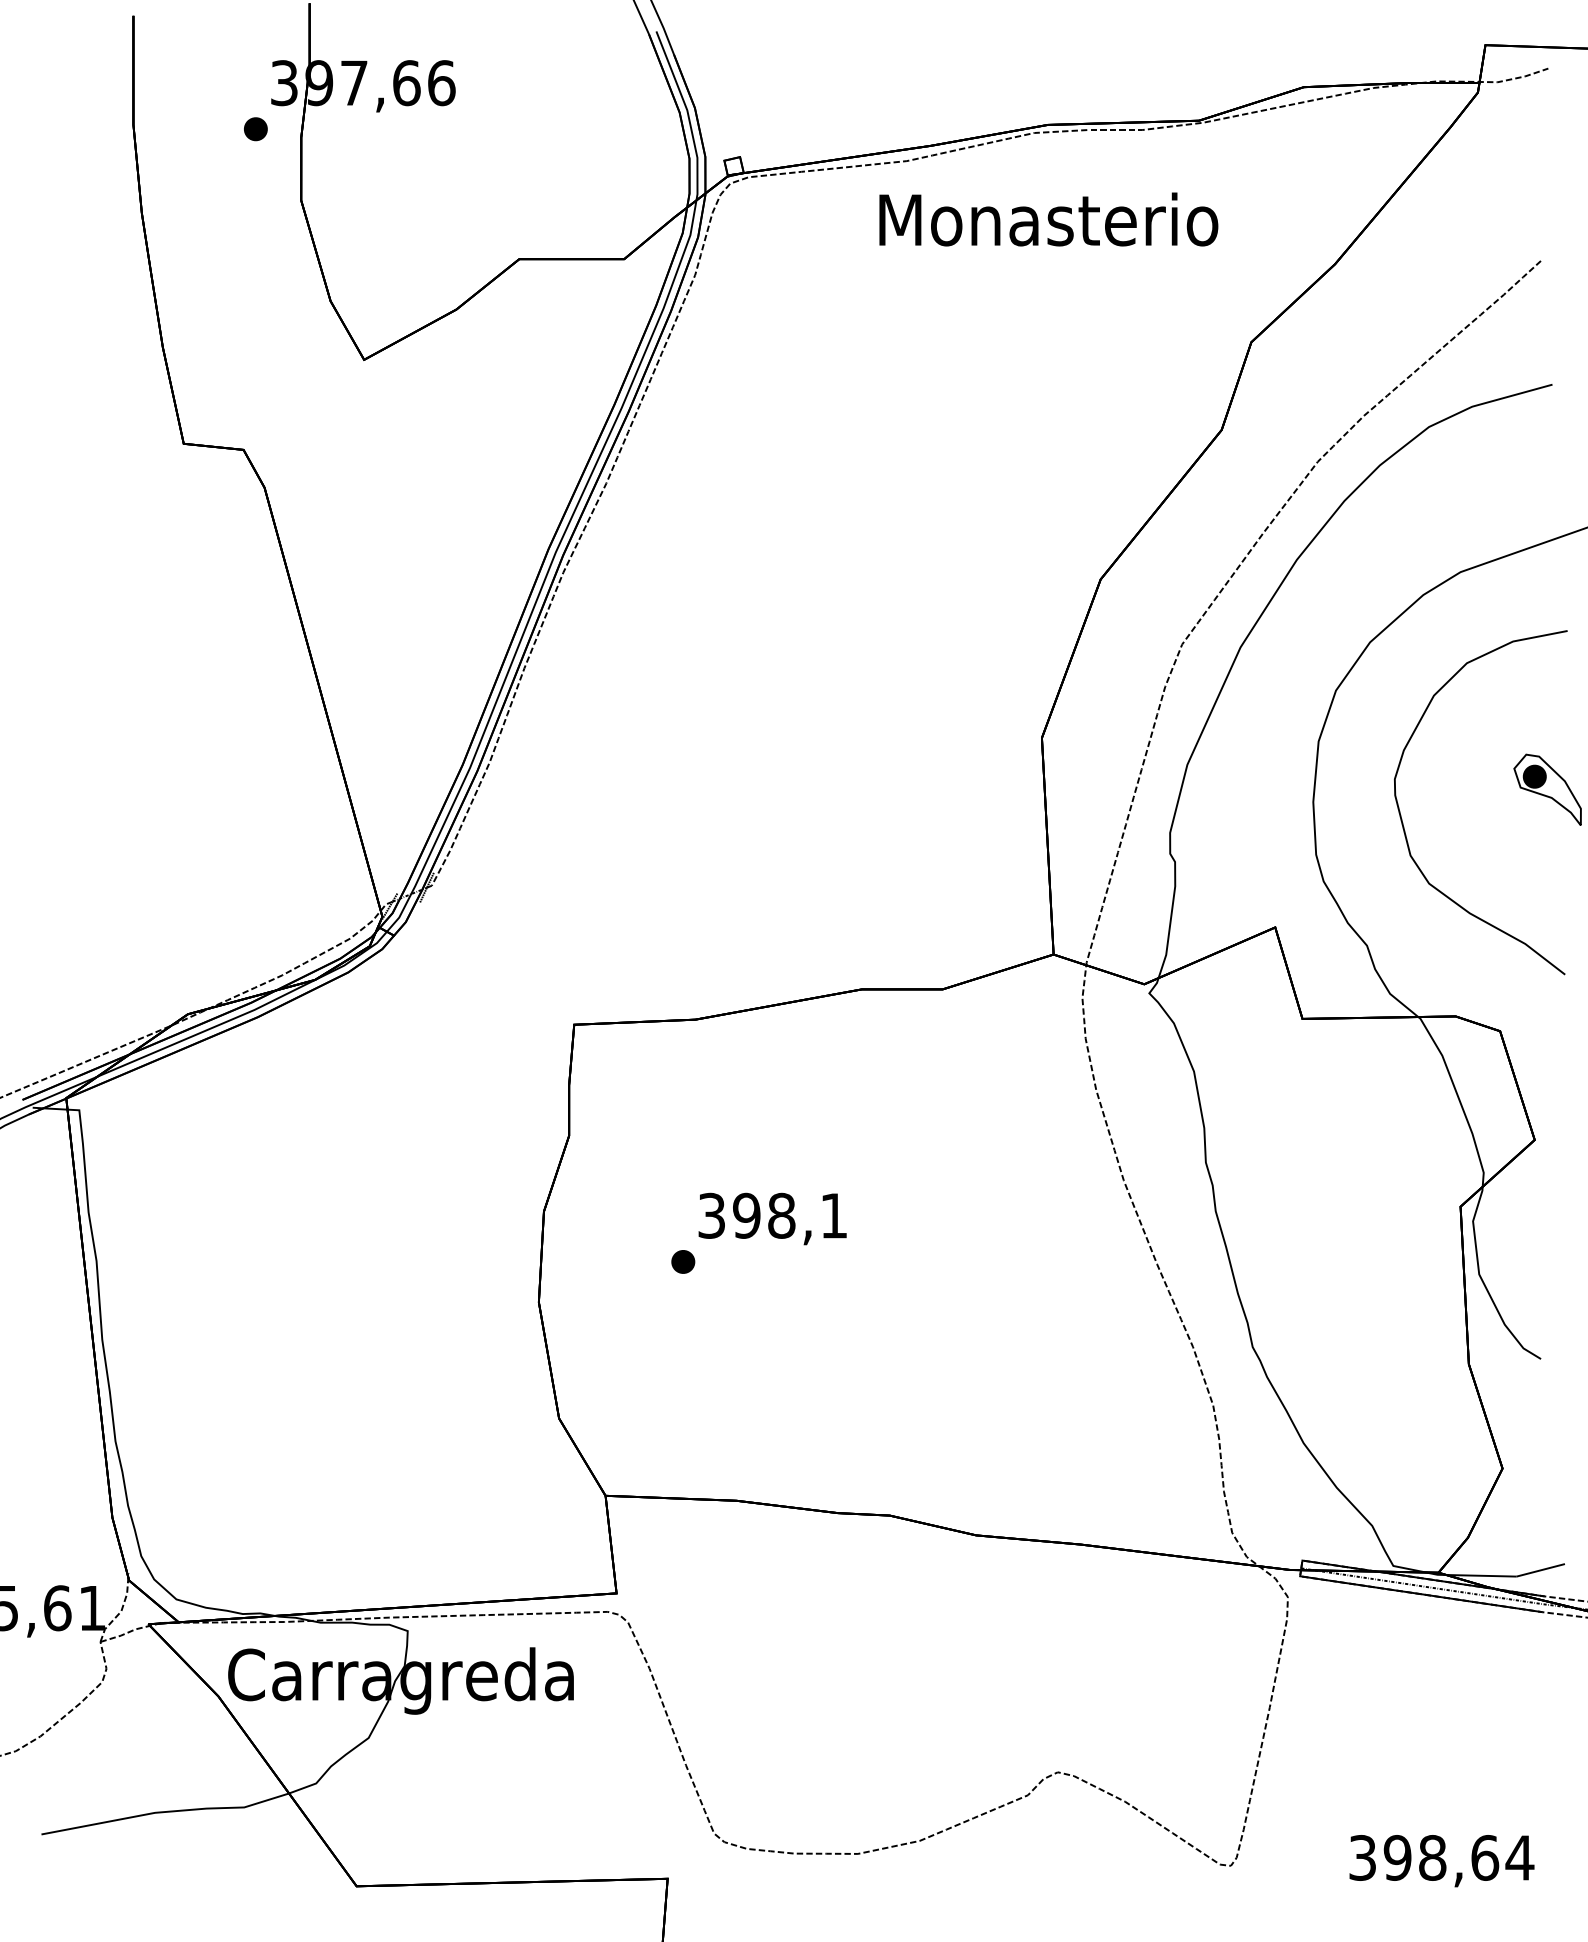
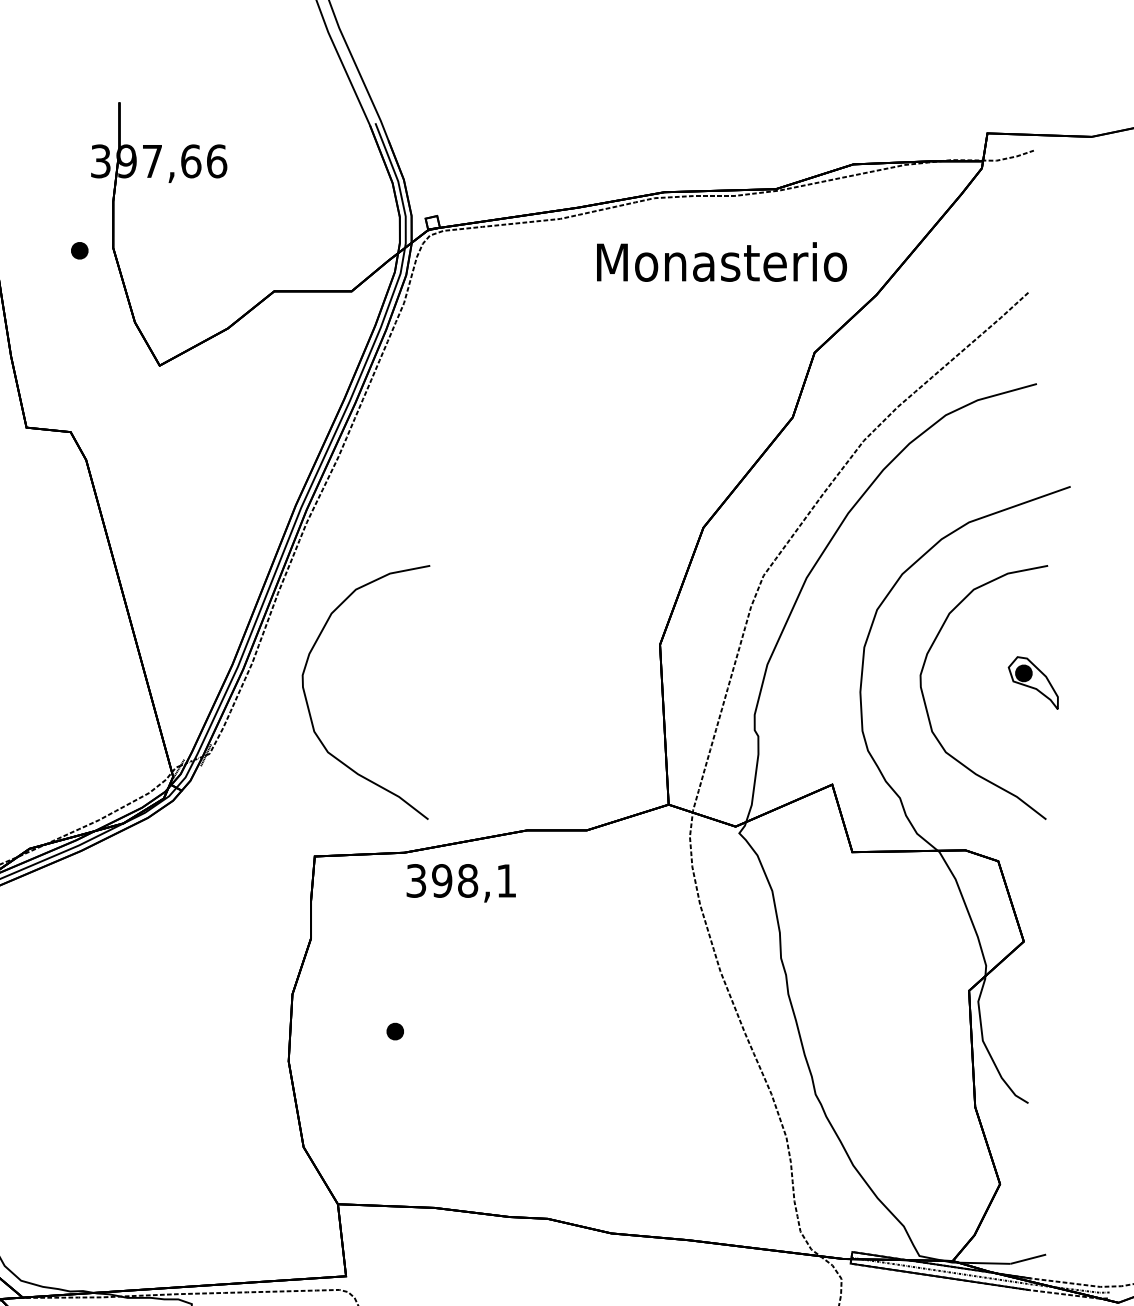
part: (255, 129) -> (79, 250), moved
text: (1048, 219) -> (721, 262), moved
curve: (566, 822) -> (309, 707), added
text: (772, 1218) -> (461, 882), moved

